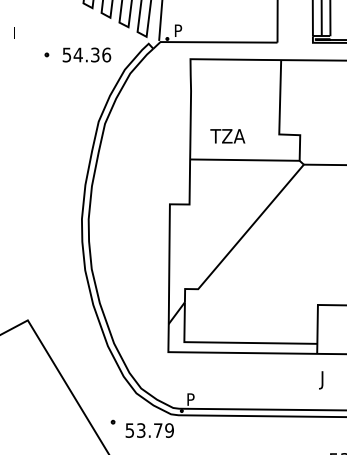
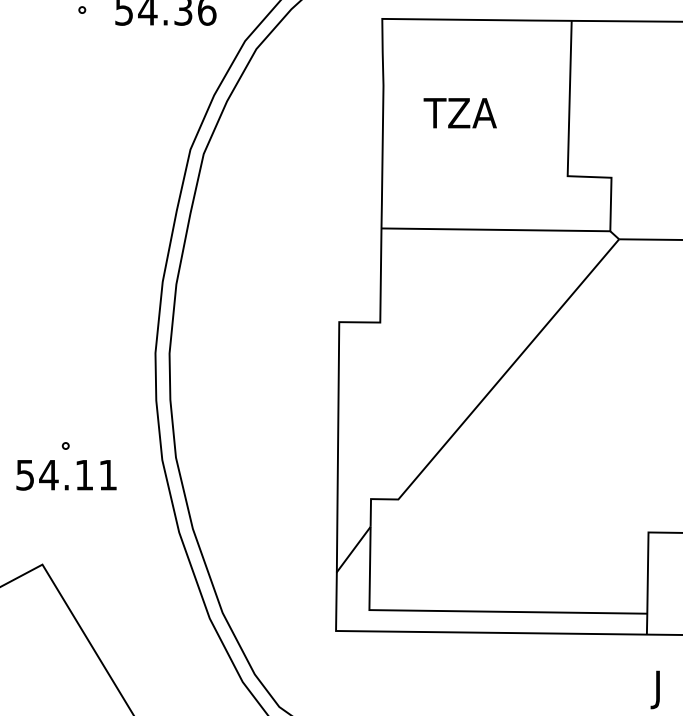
text: (227, 136) -> (459, 113), moved
part: (39, 272) -> (66, 464), added

